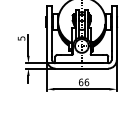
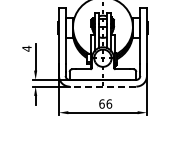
text: (21, 38) -> (26, 48), 5 -> 4
line: (81, 68) -> (102, 86), solid -> dashed

